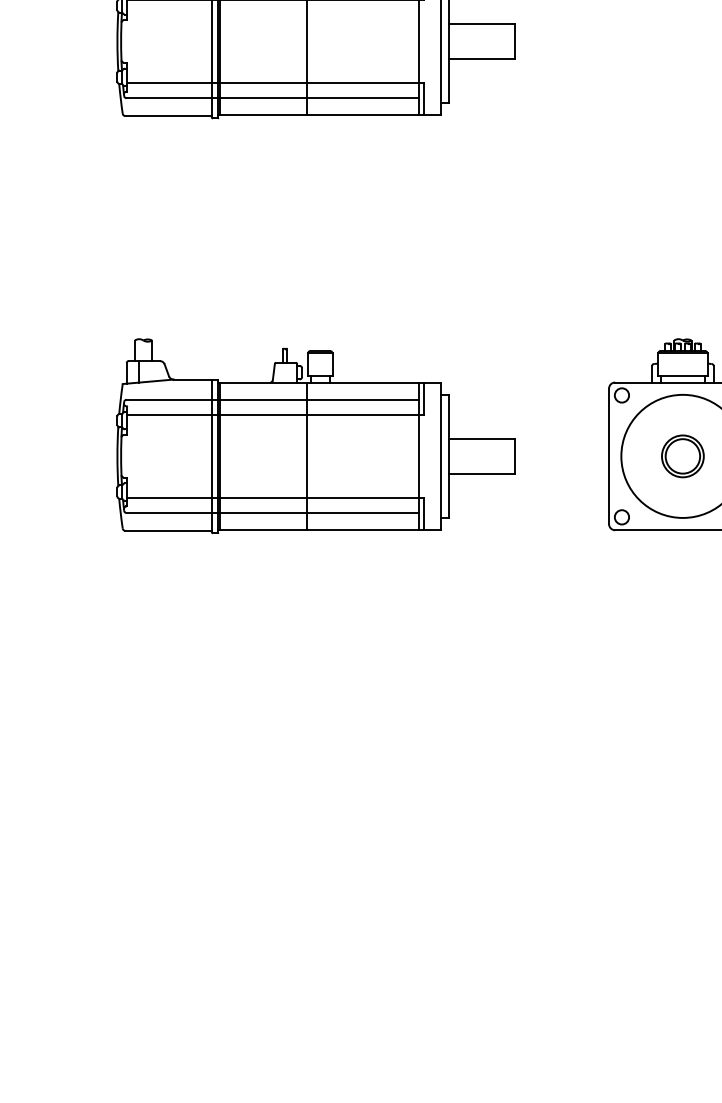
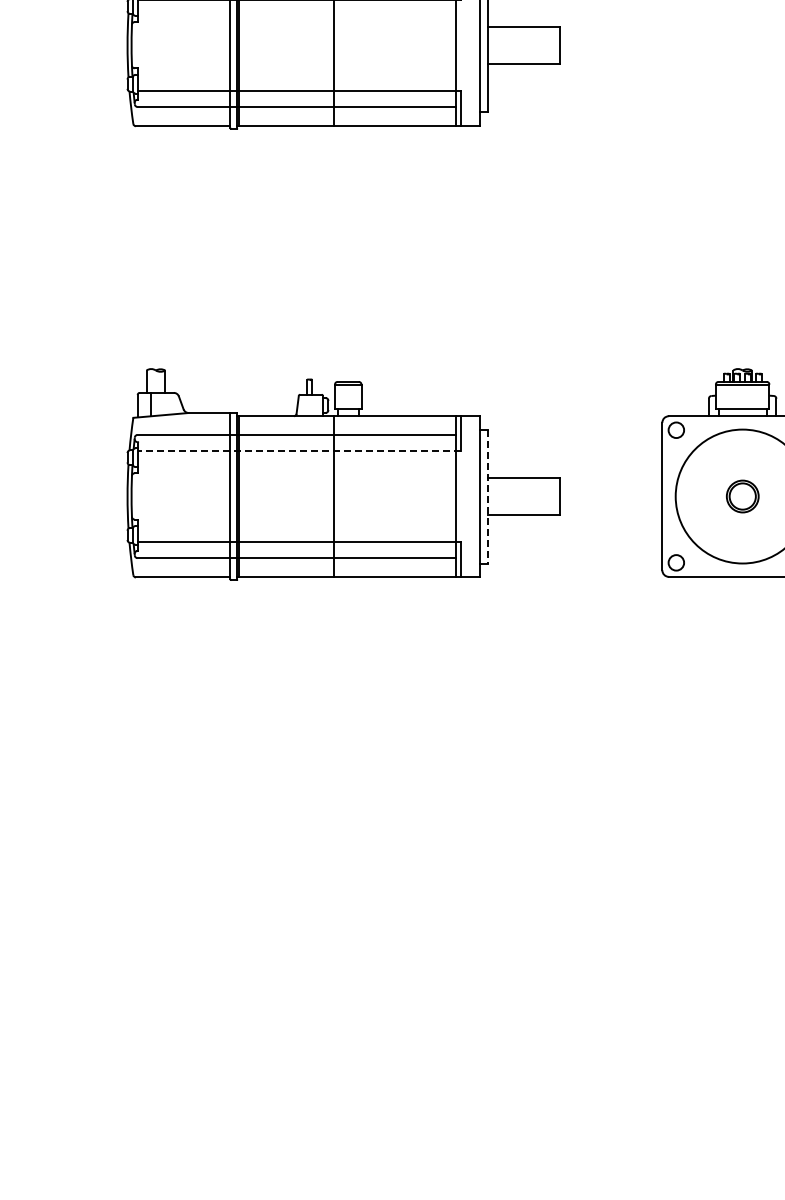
line: (275, 414) -> (299, 451), solid -> dashed
line: (448, 456) -> (487, 496), solid -> dashed
part: (682, 456) -> (742, 496), size x0.7

